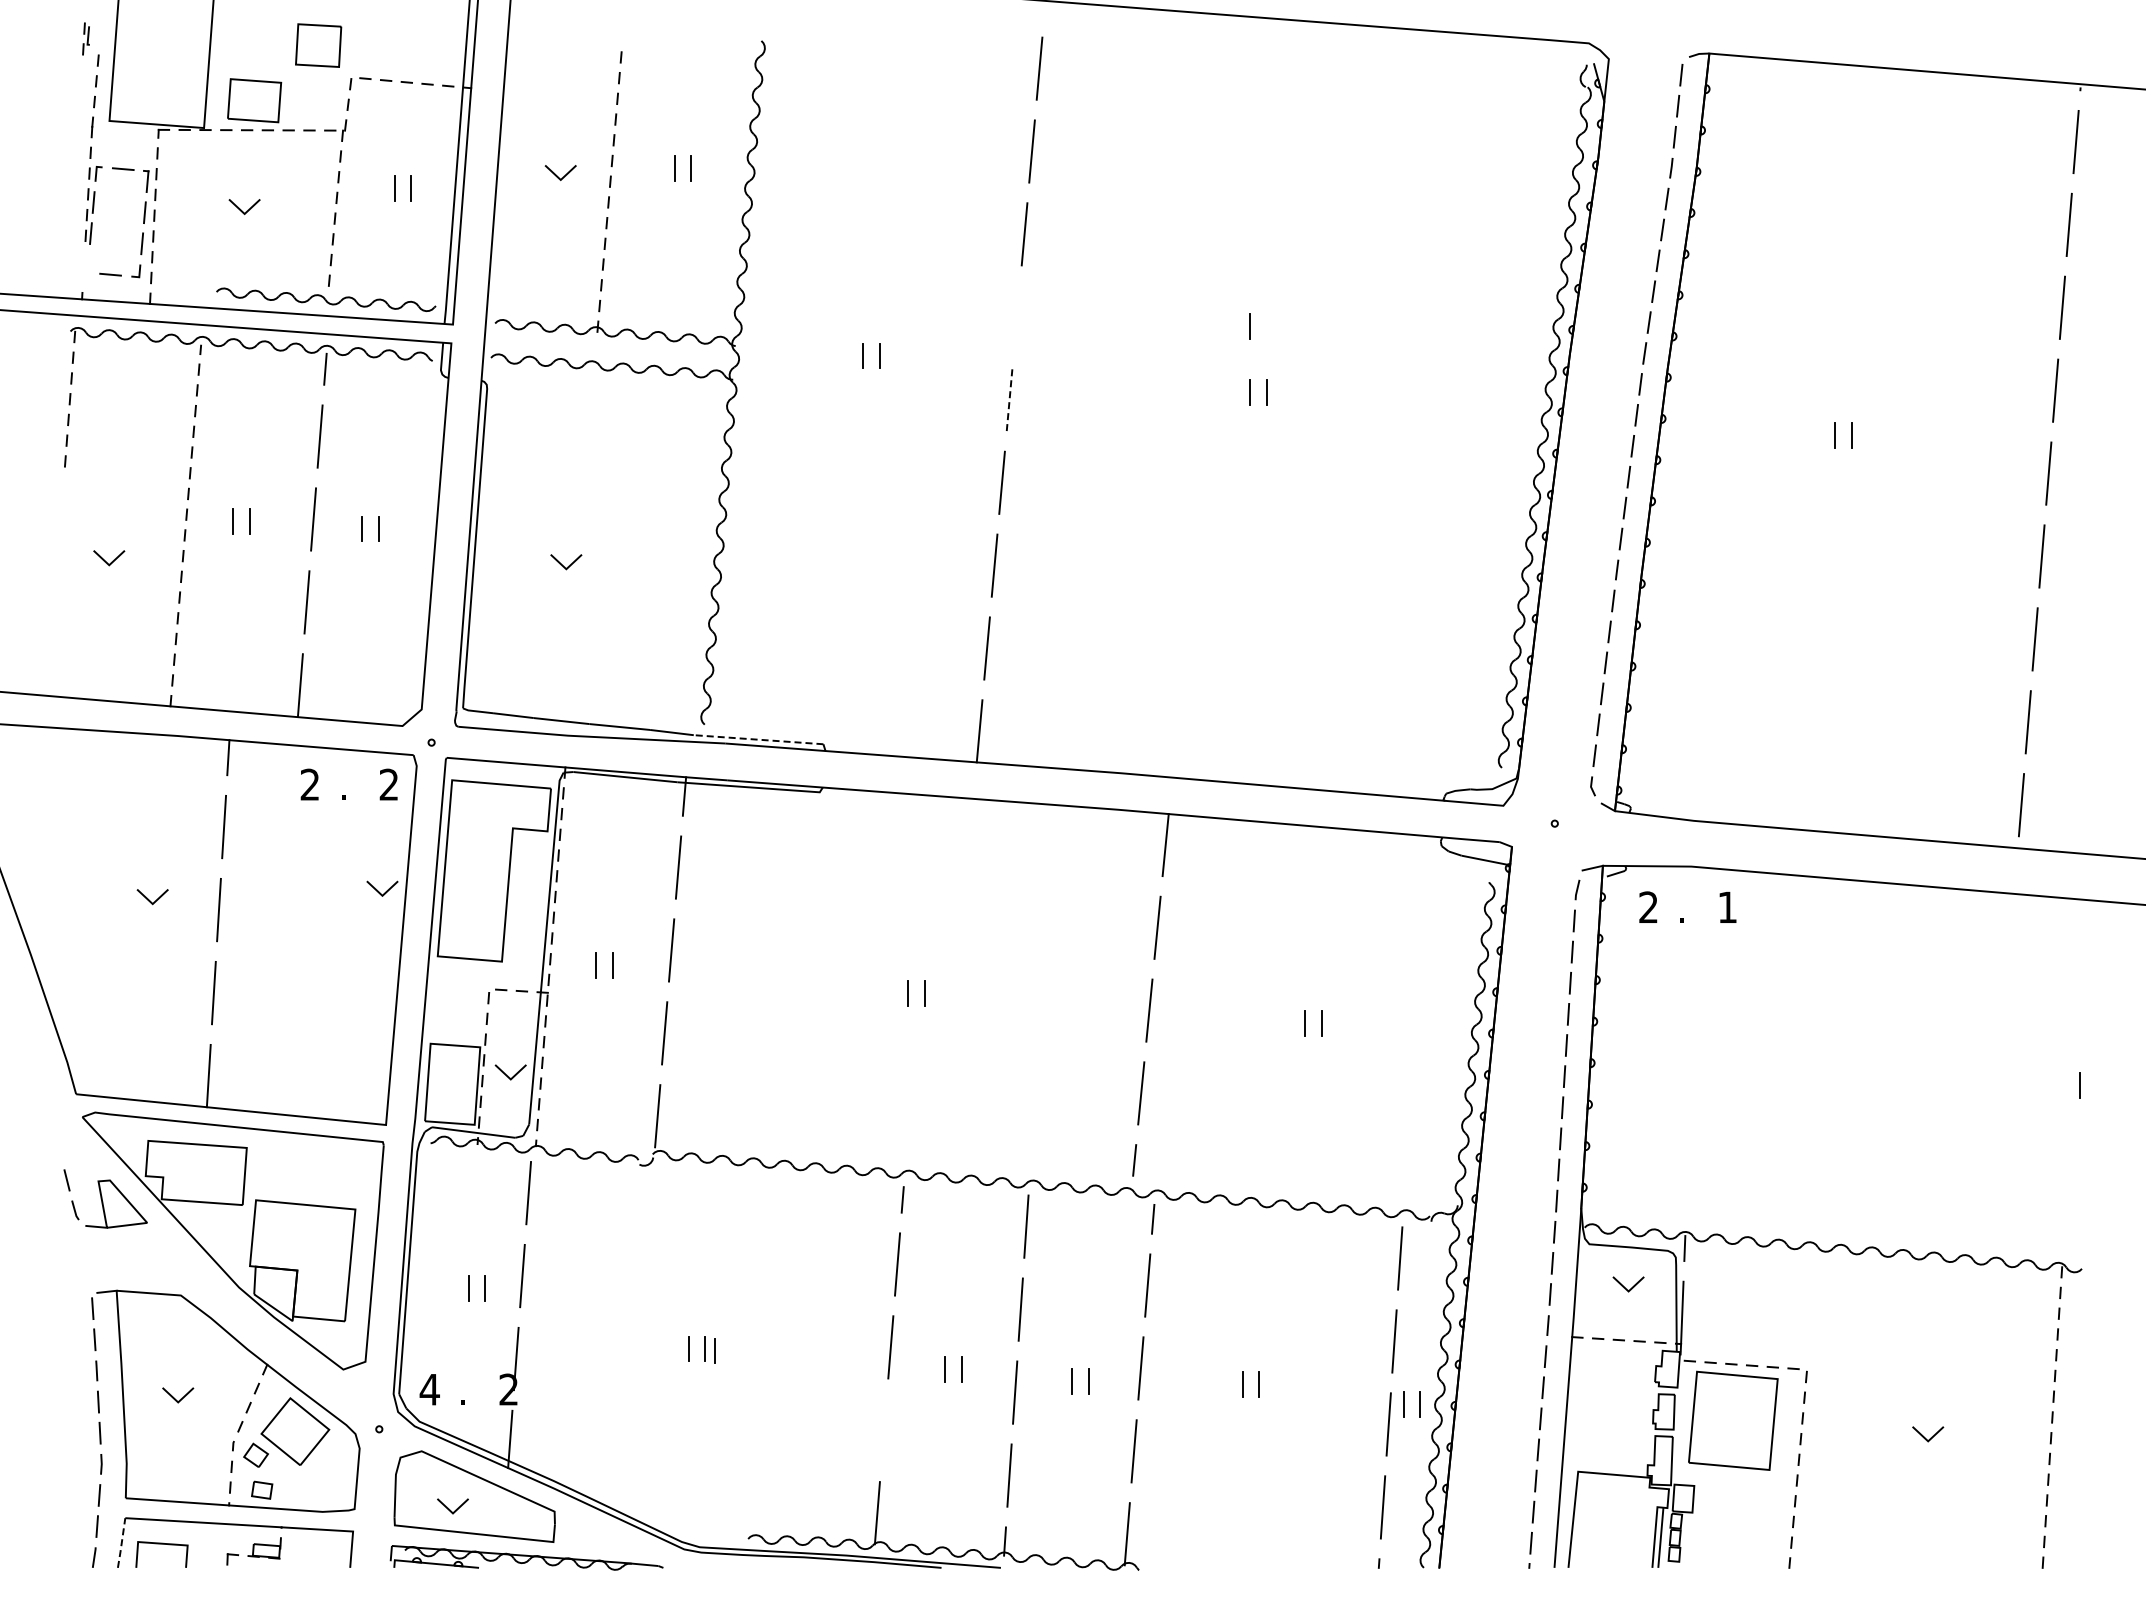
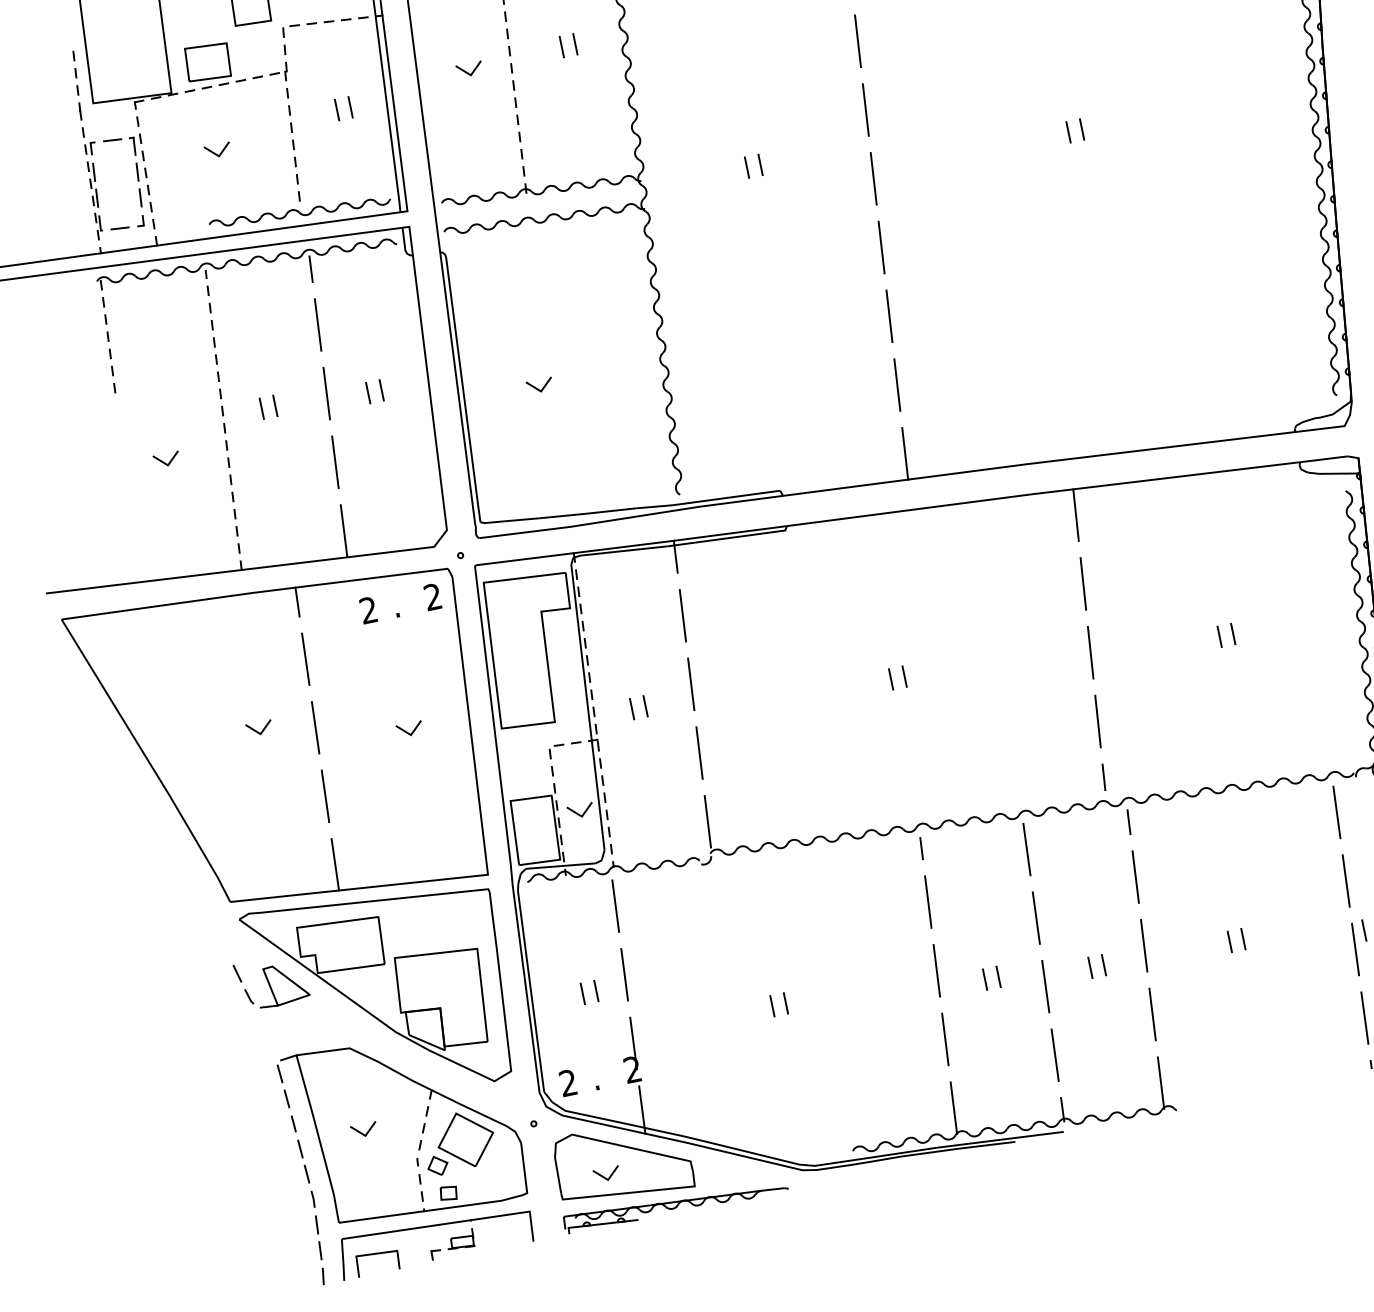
part: (85, 38) -> (98, 225), moved
line: (1016, 317) -> (865, 110), added
line: (1249, 326) -> (1056, 78), removed
line: (1009, 399) -> (873, 178), dashed -> solid
line: (758, 739) -> (726, 497), dashed -> solid
line: (379, 891) -> (407, 732), moved
line: (714, 1350) -> (793, 1003), removed
text: (429, 1389) -> (568, 1082), 4 -> 2
line: (883, 1430) -> (944, 1039), added
line: (121, 1543) -> (343, 1260), dashed -> solid

